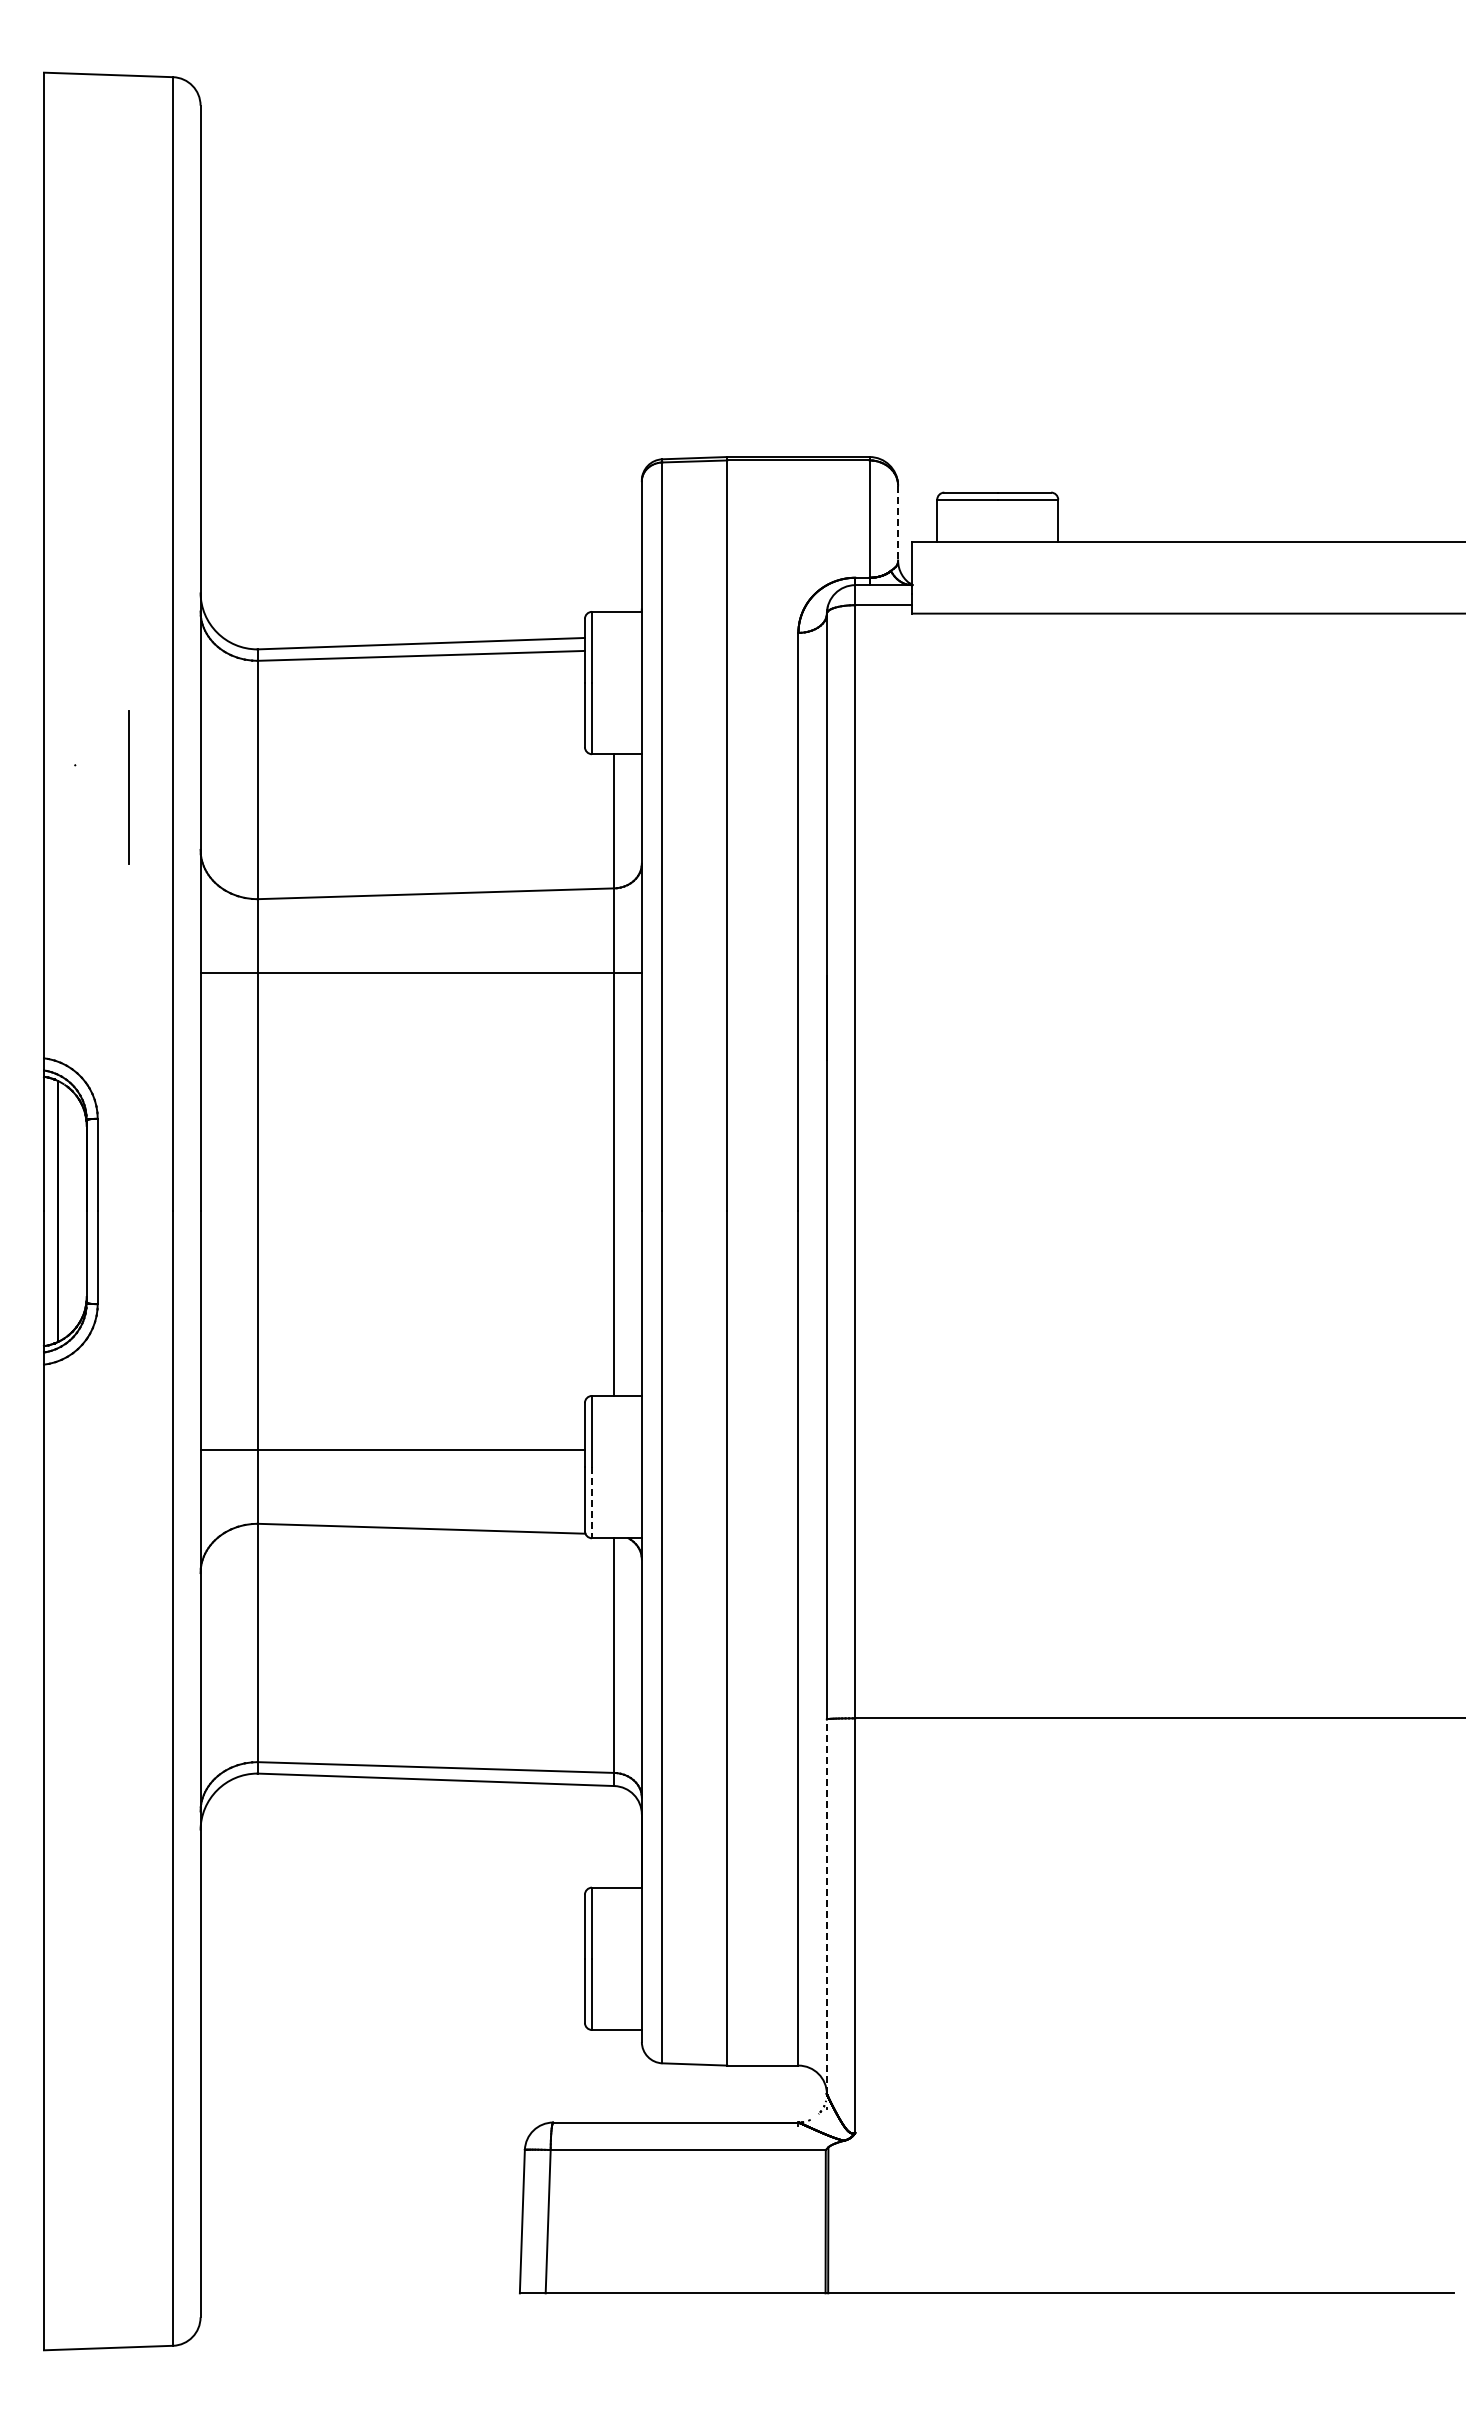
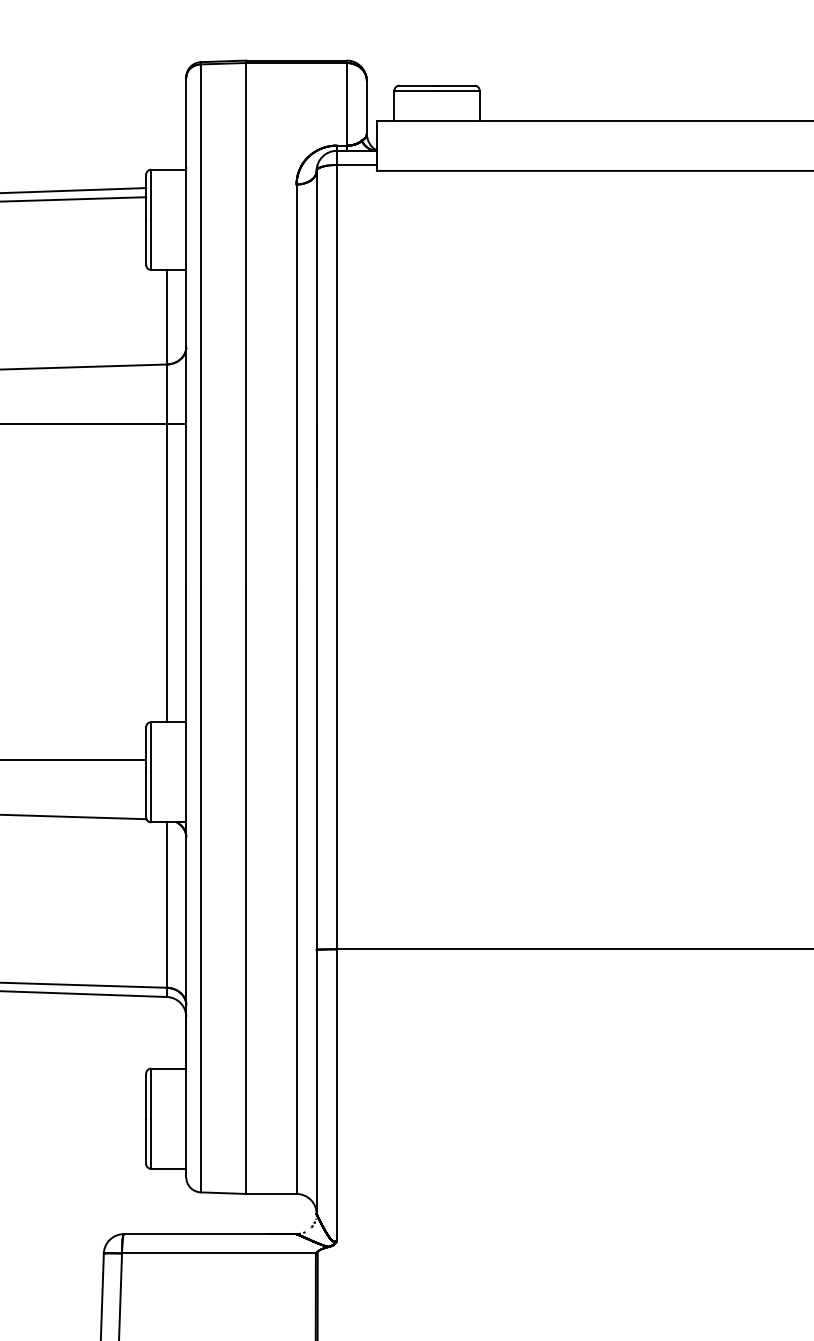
line: (898, 523) -> (367, 107), dashed -> solid
line: (592, 1502) -> (151, 797), dashed -> solid
line: (826, 1906) -> (316, 1081), dashed -> solid

